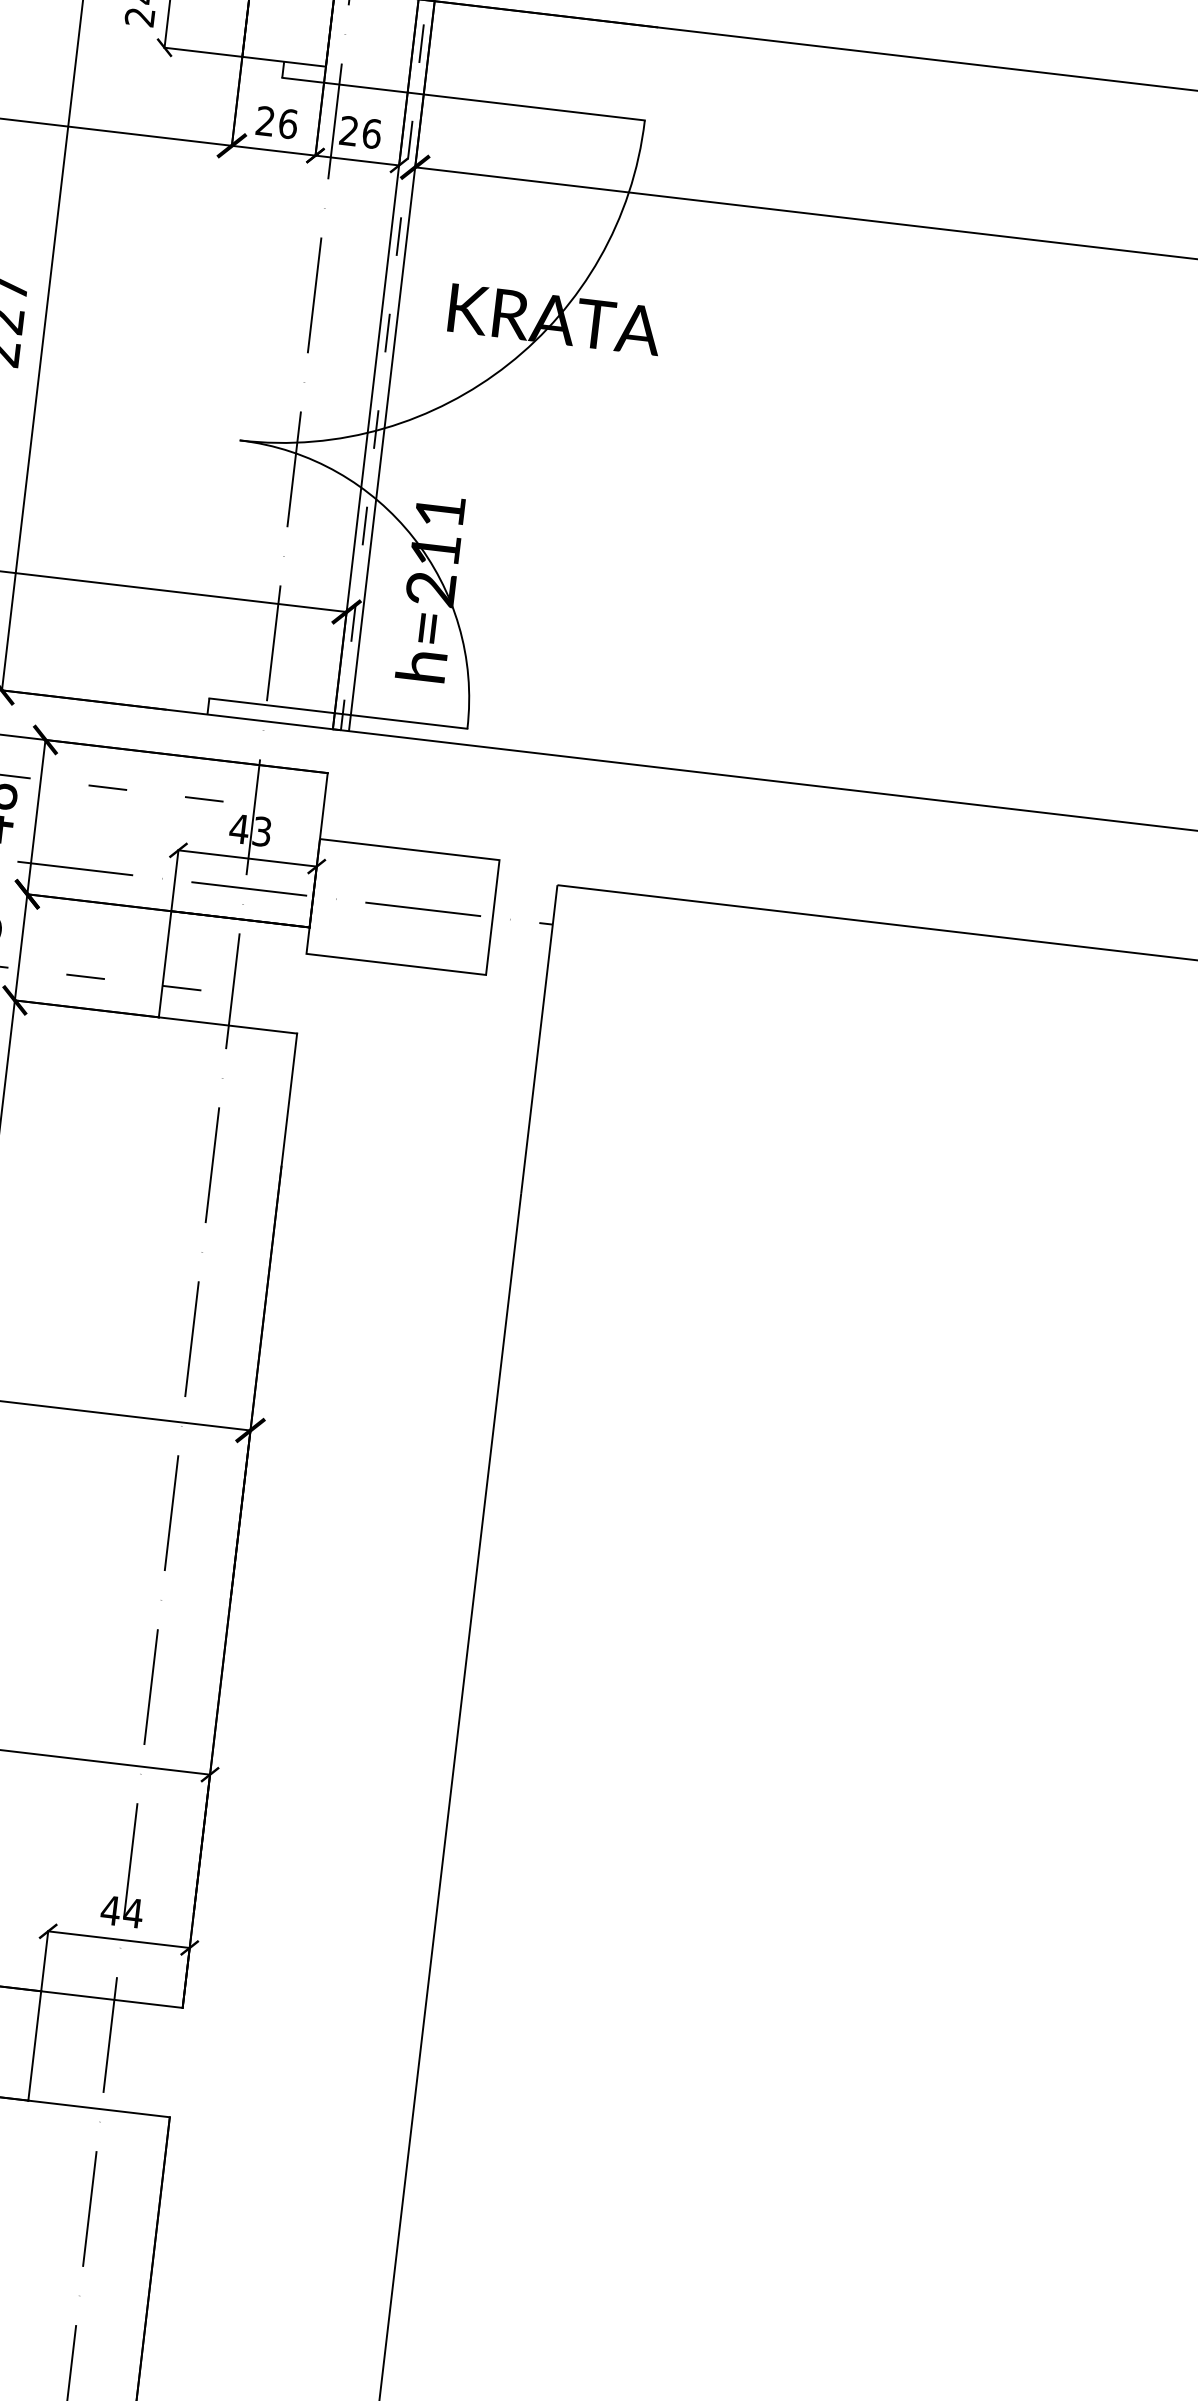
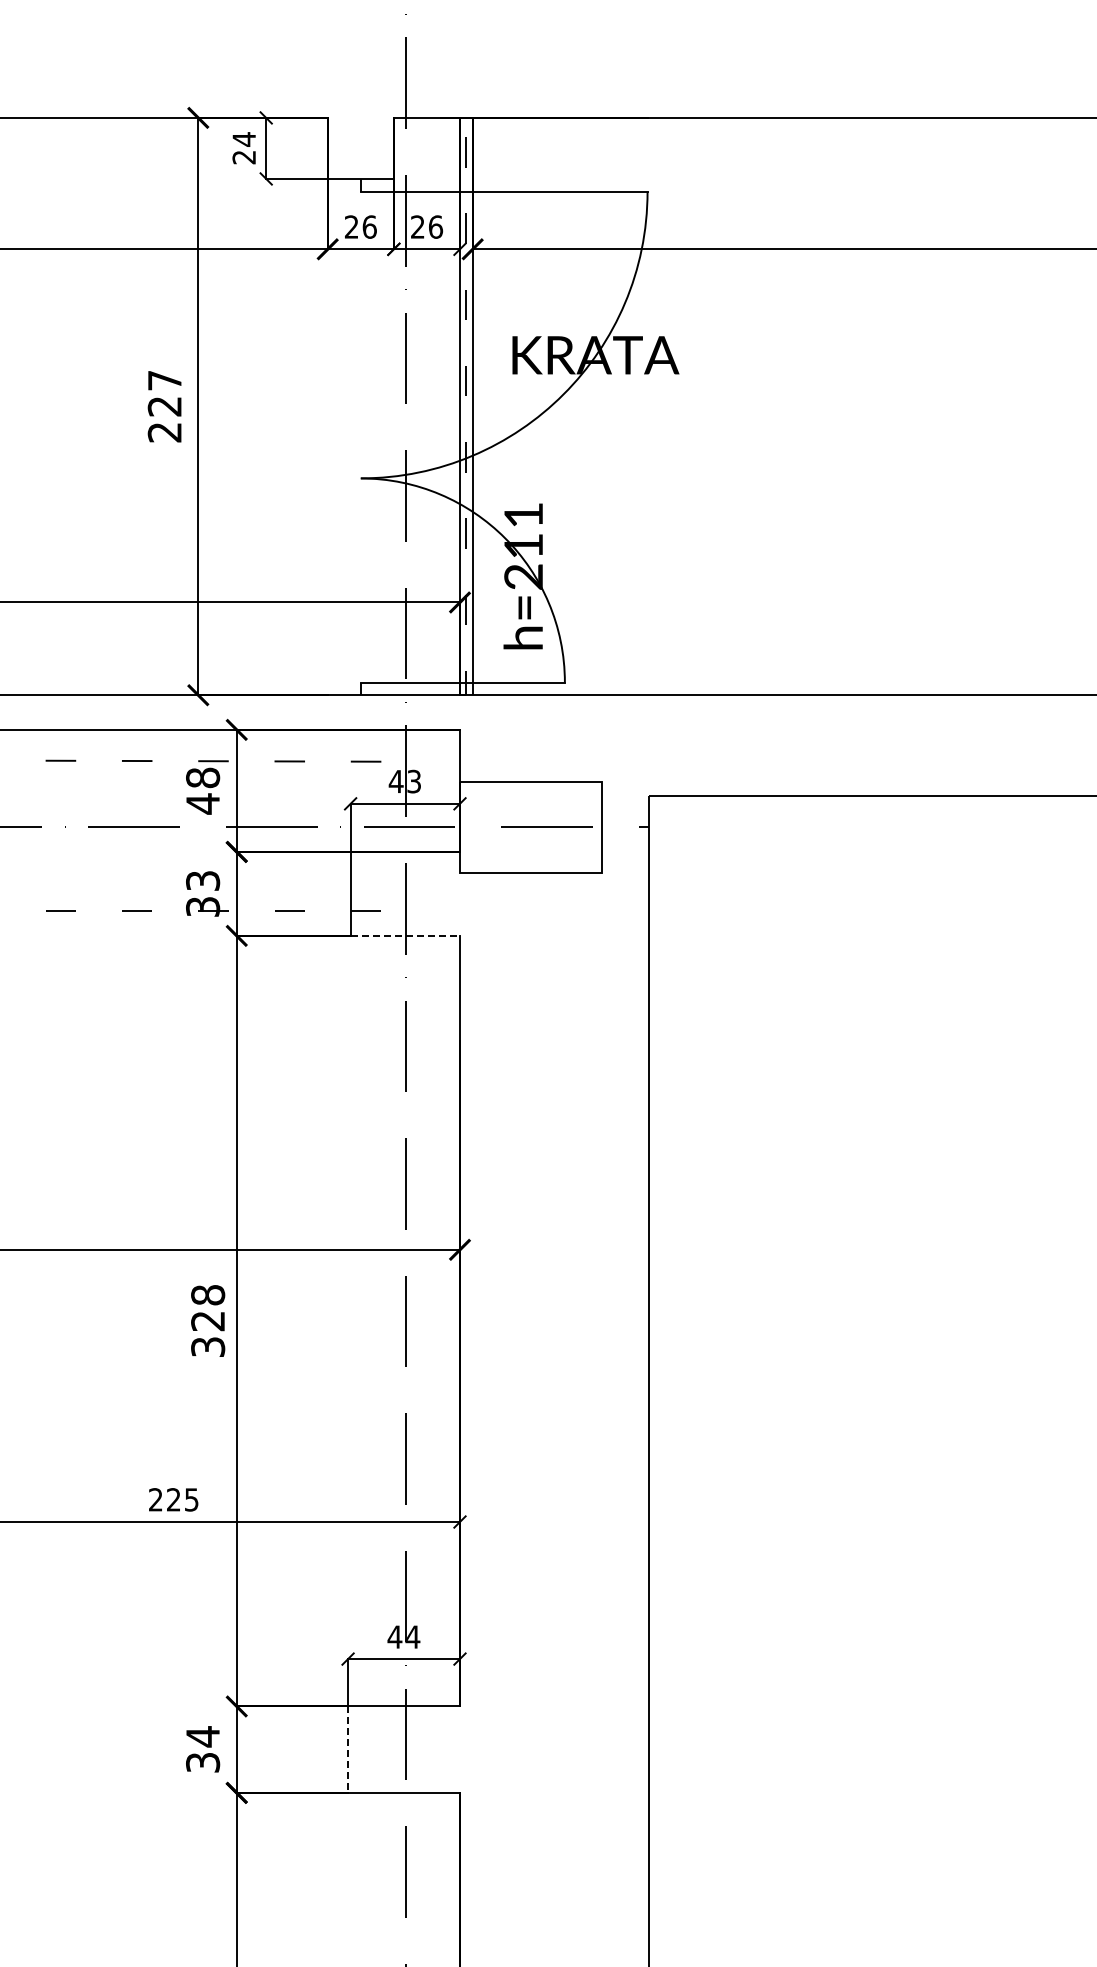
line: (228, 1024) -> (405, 935), solid -> dashed
line: (35, 2047) -> (348, 1750), solid -> dashed

